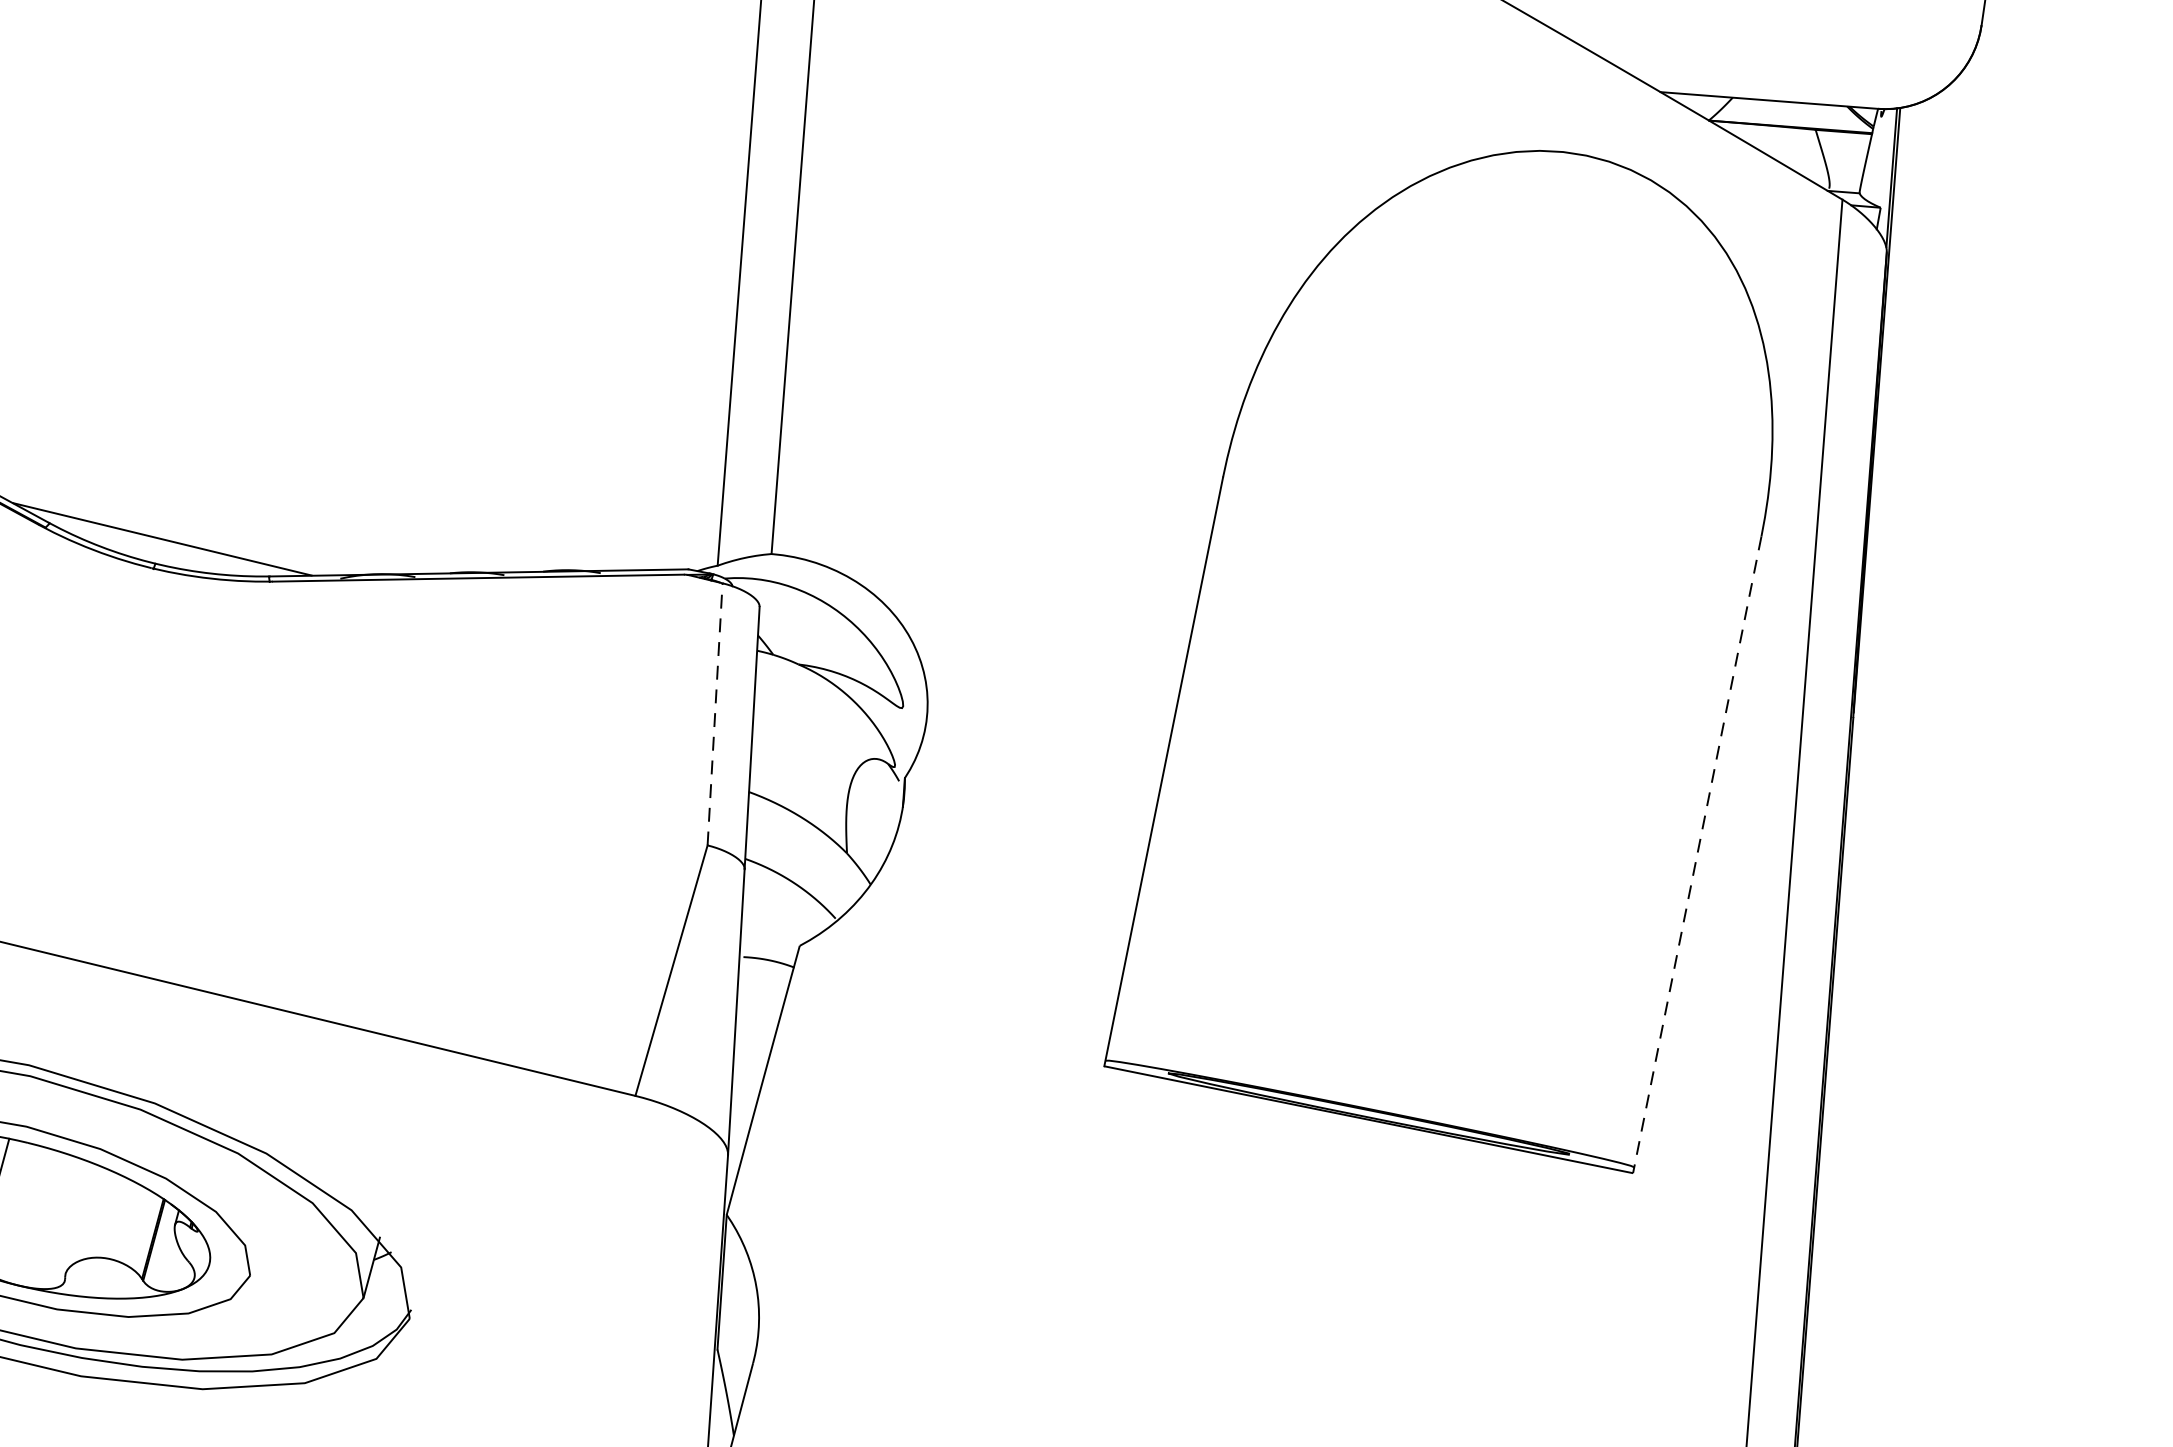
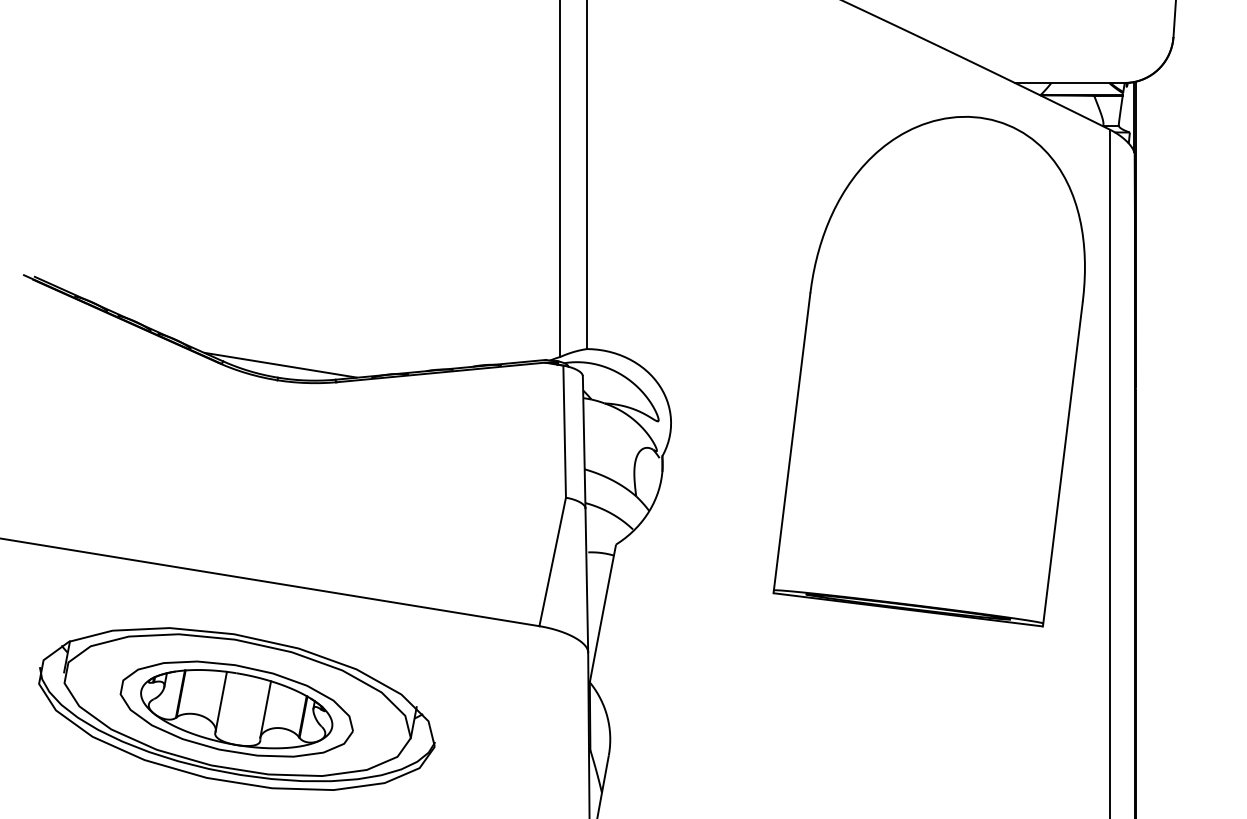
line: (714, 713) -> (564, 431), dashed -> solid
line: (1696, 855) -> (1062, 464), dashed -> solid
line: (79, 1219) -> (265, 709), added

